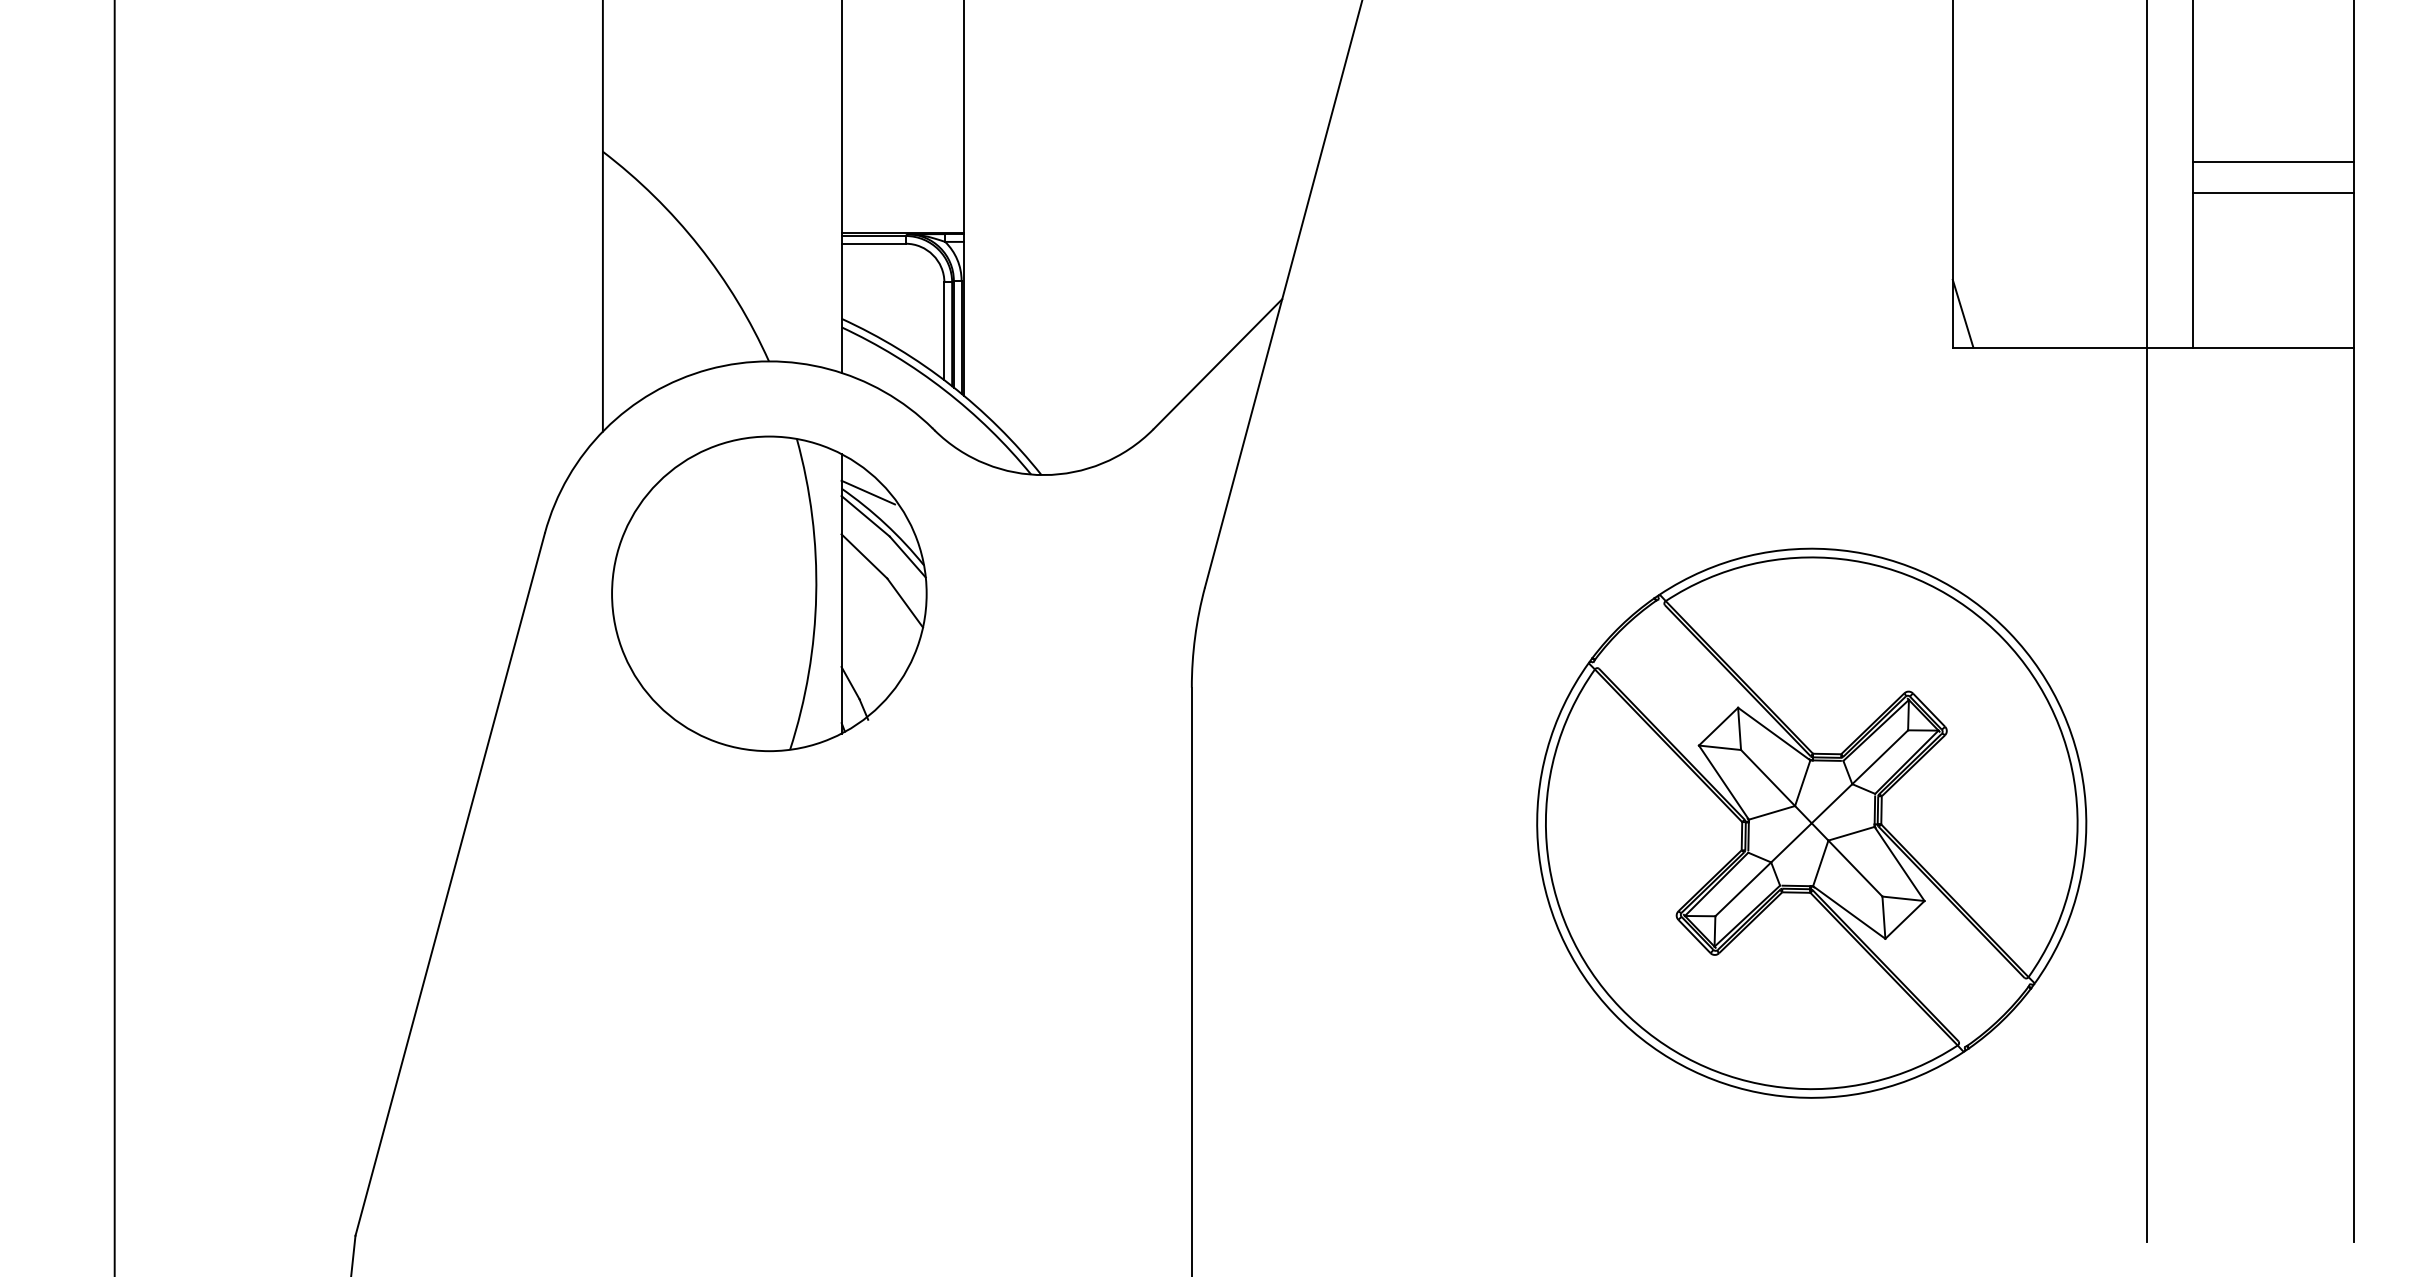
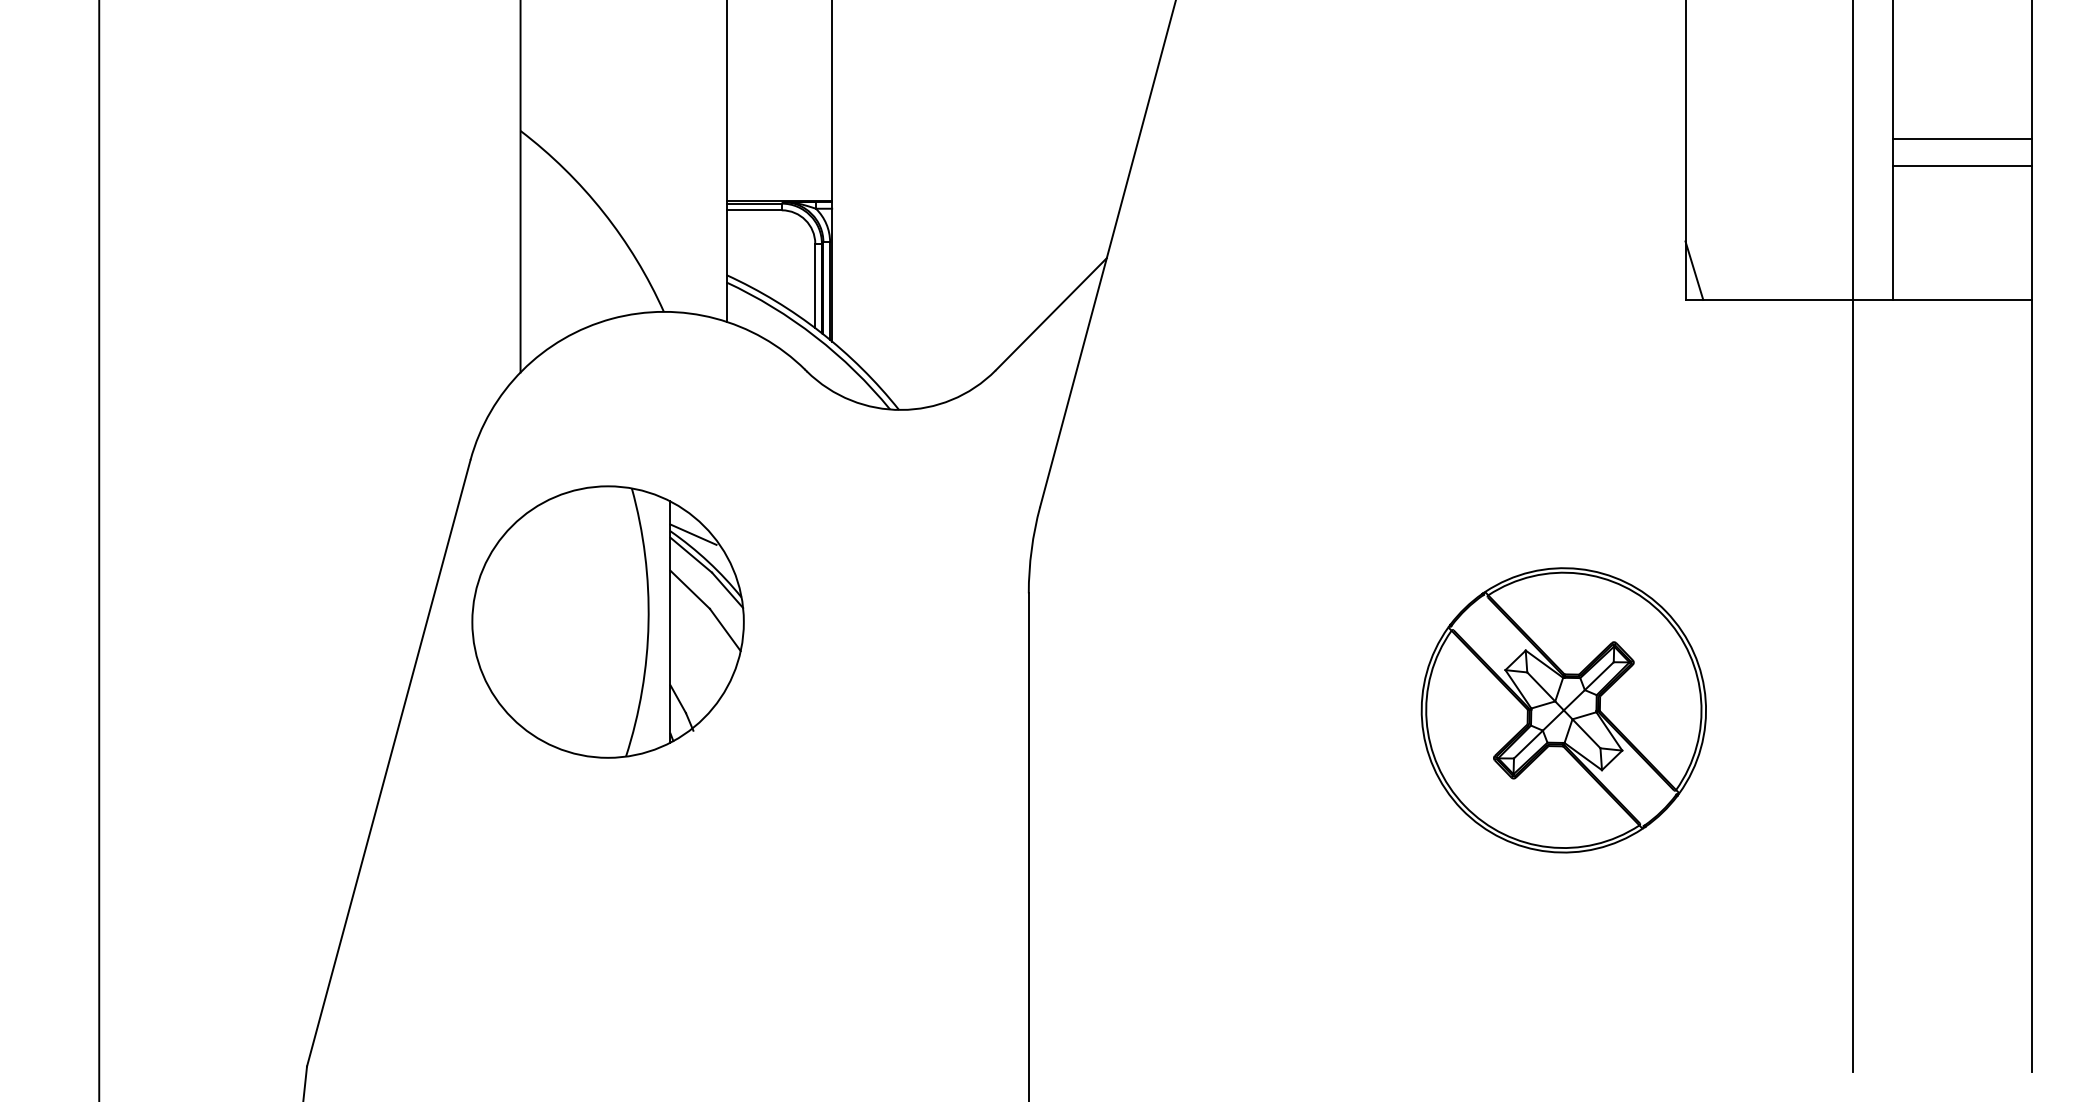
part: (769, 593) -> (608, 621), moved
part: (1811, 822) -> (1563, 709), size x0.6

